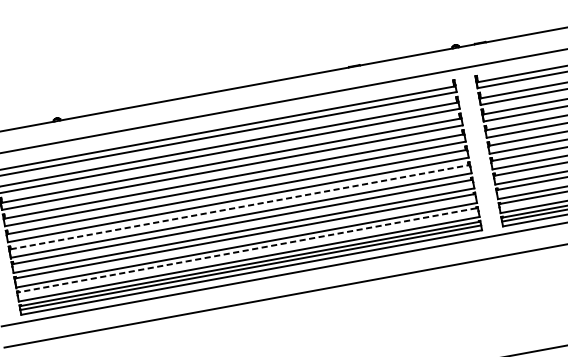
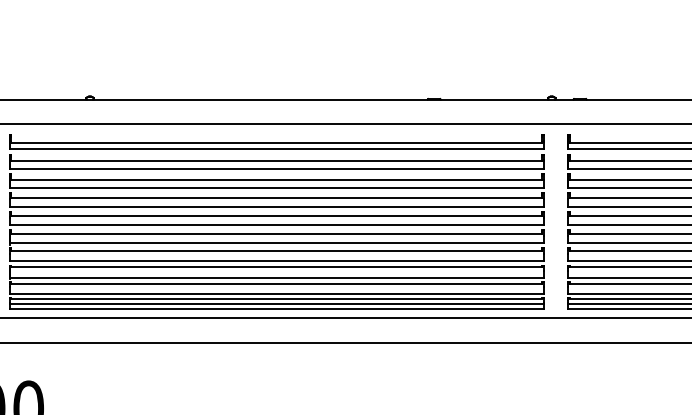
line: (240, 206) -> (277, 233), dashed -> solid
line: (247, 250) -> (276, 283), dashed -> solid

